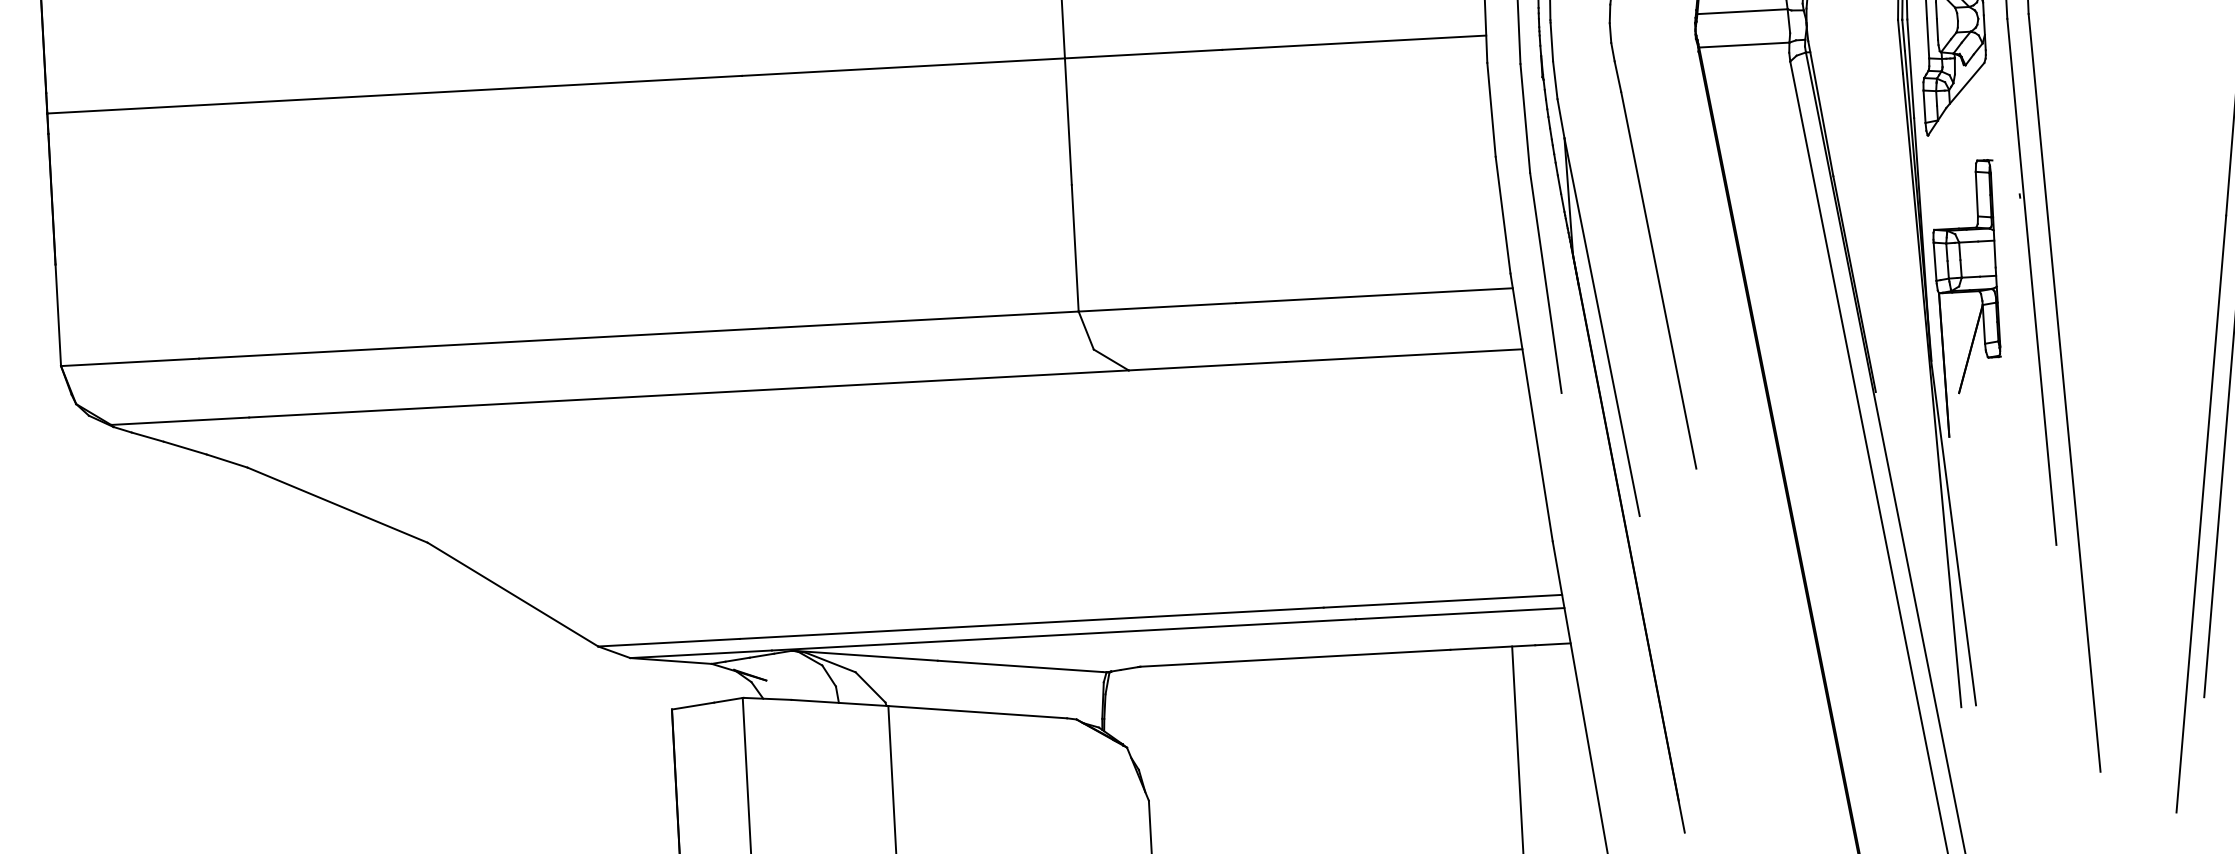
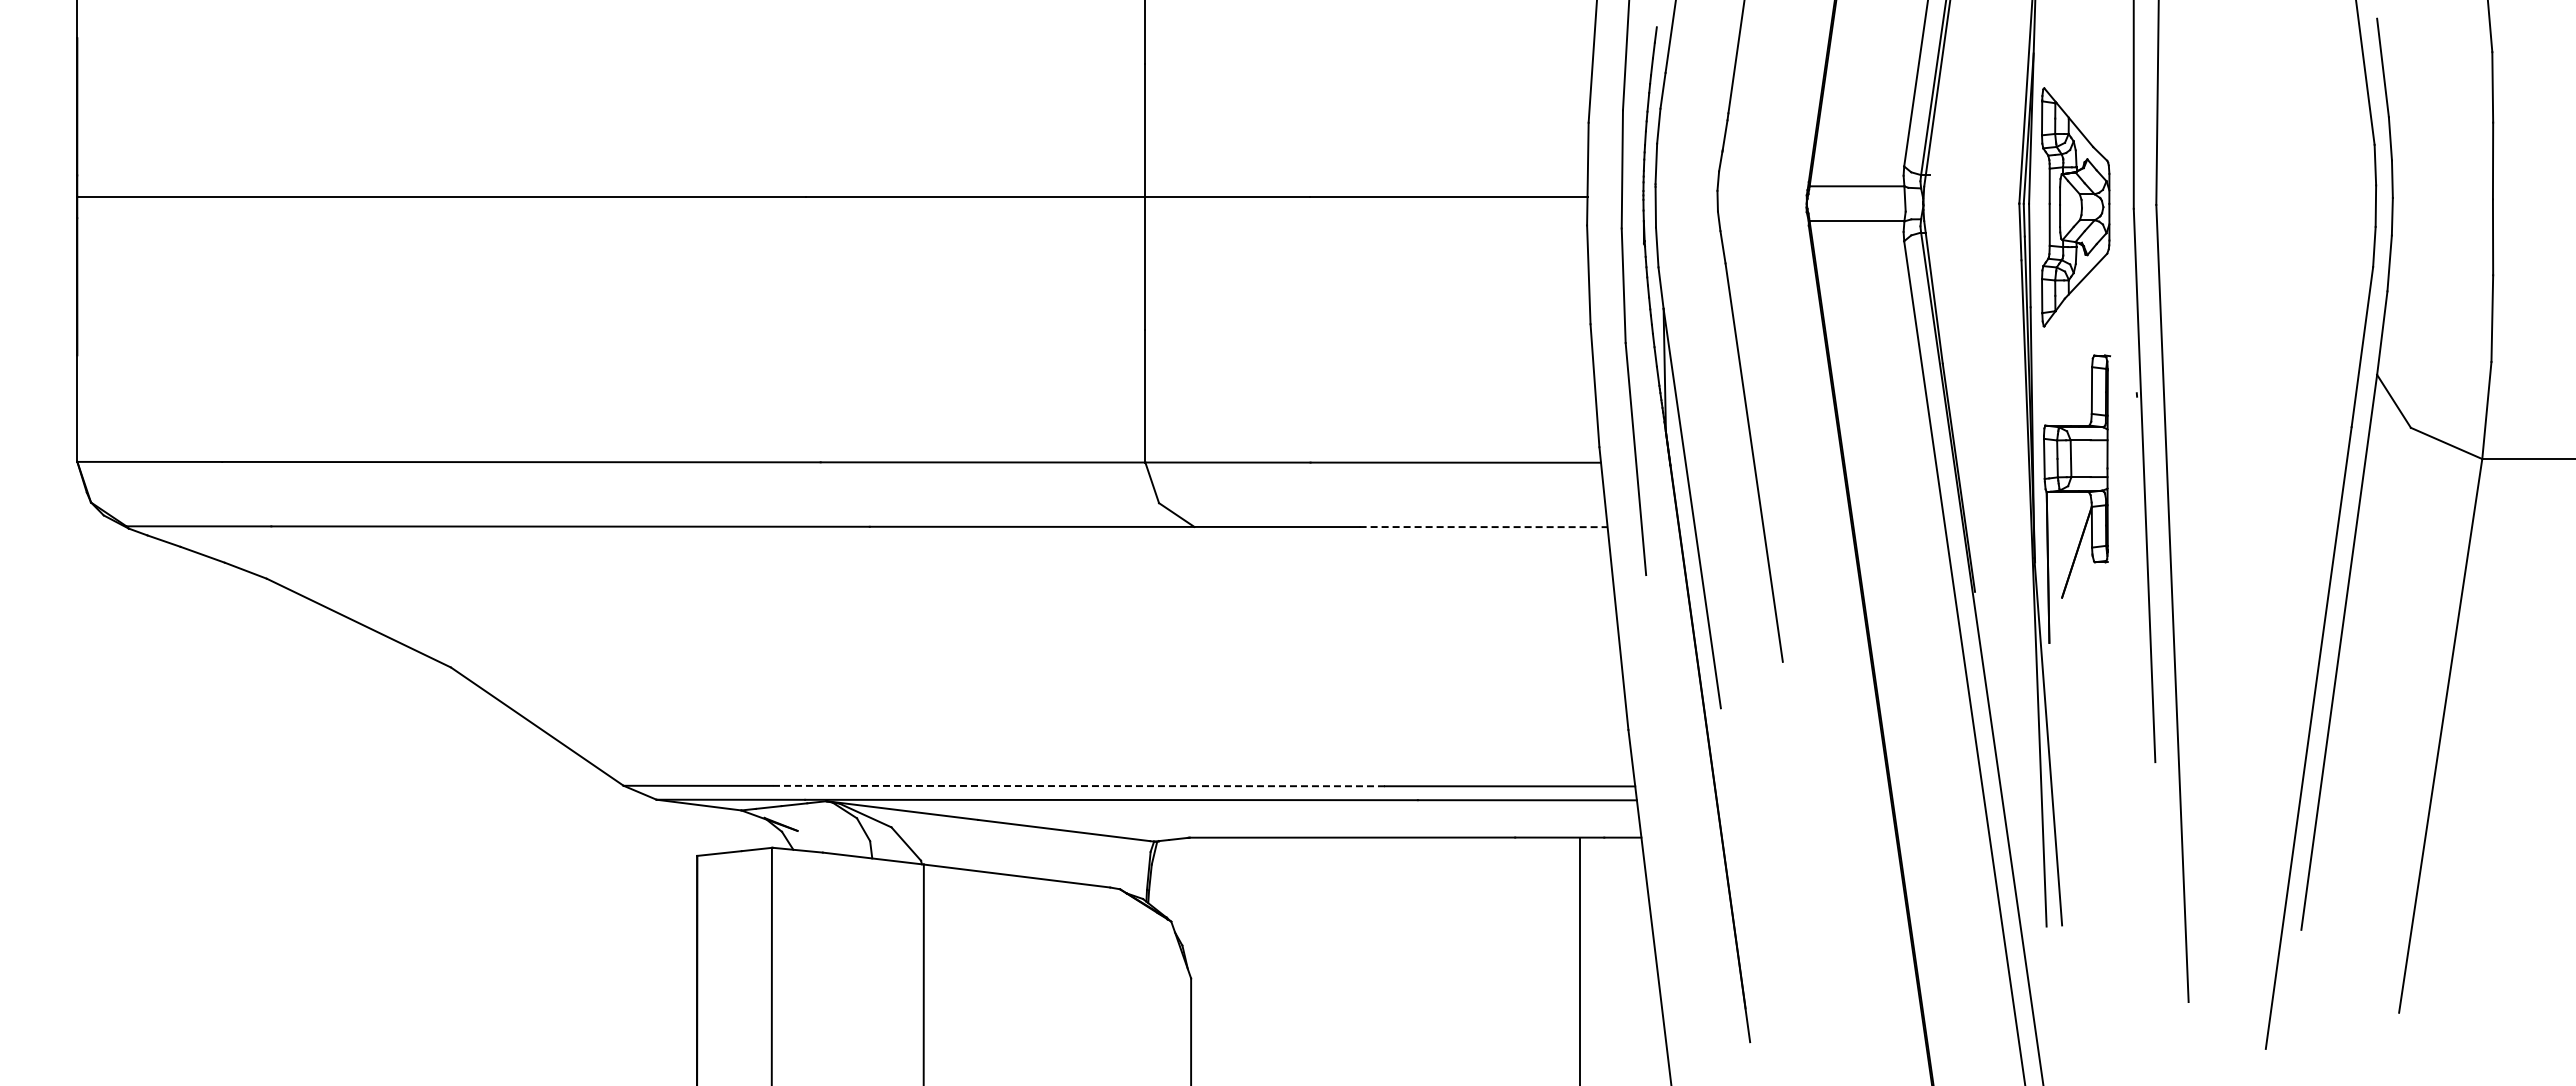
line: (1405, 355) -> (1484, 527), solid -> dashed
line: (1031, 623) -> (1078, 786), solid -> dashed

